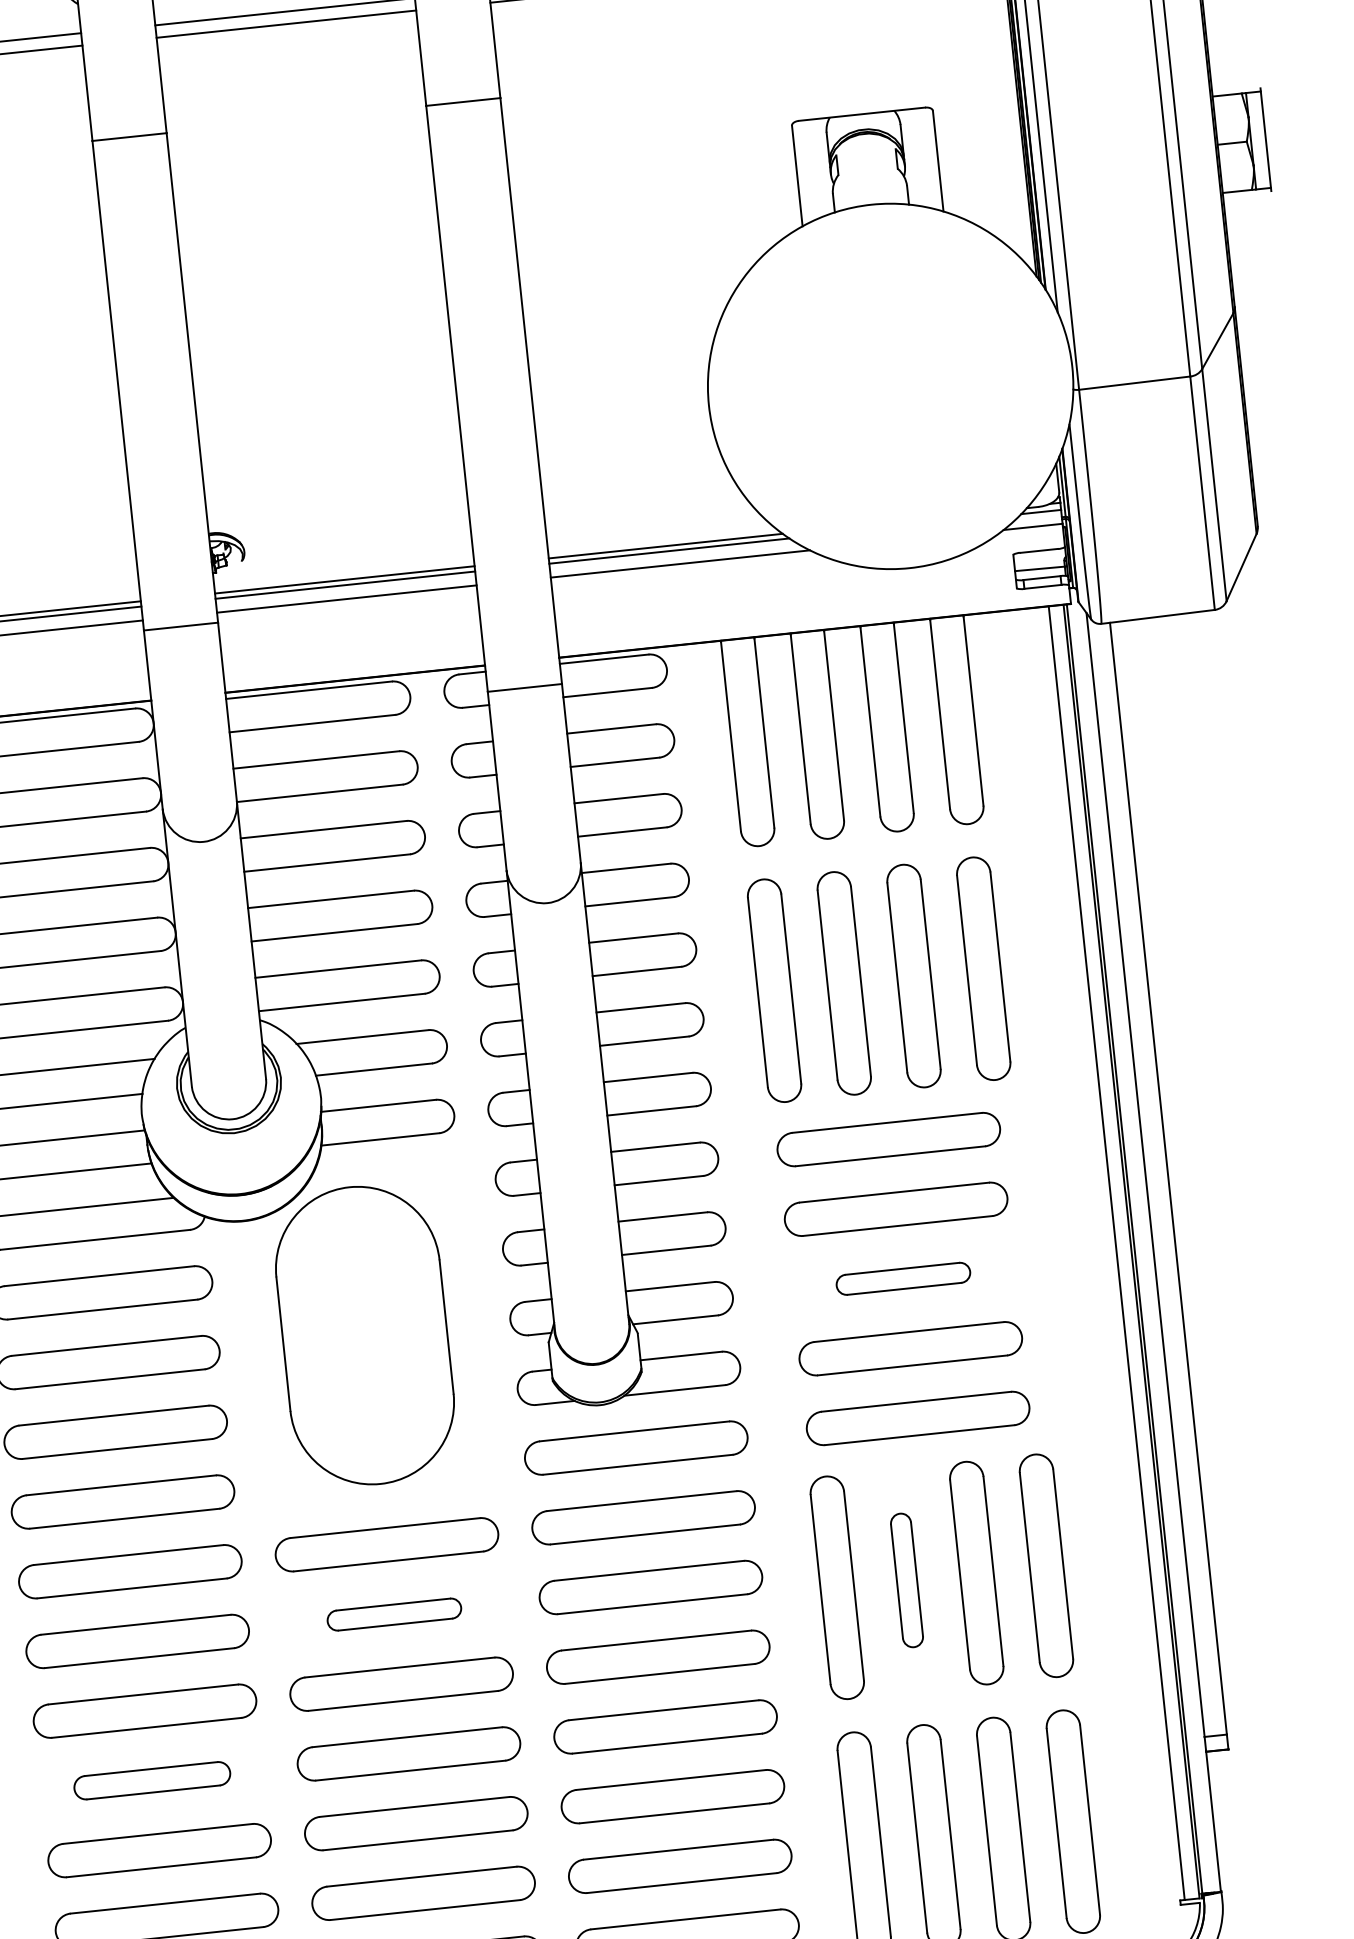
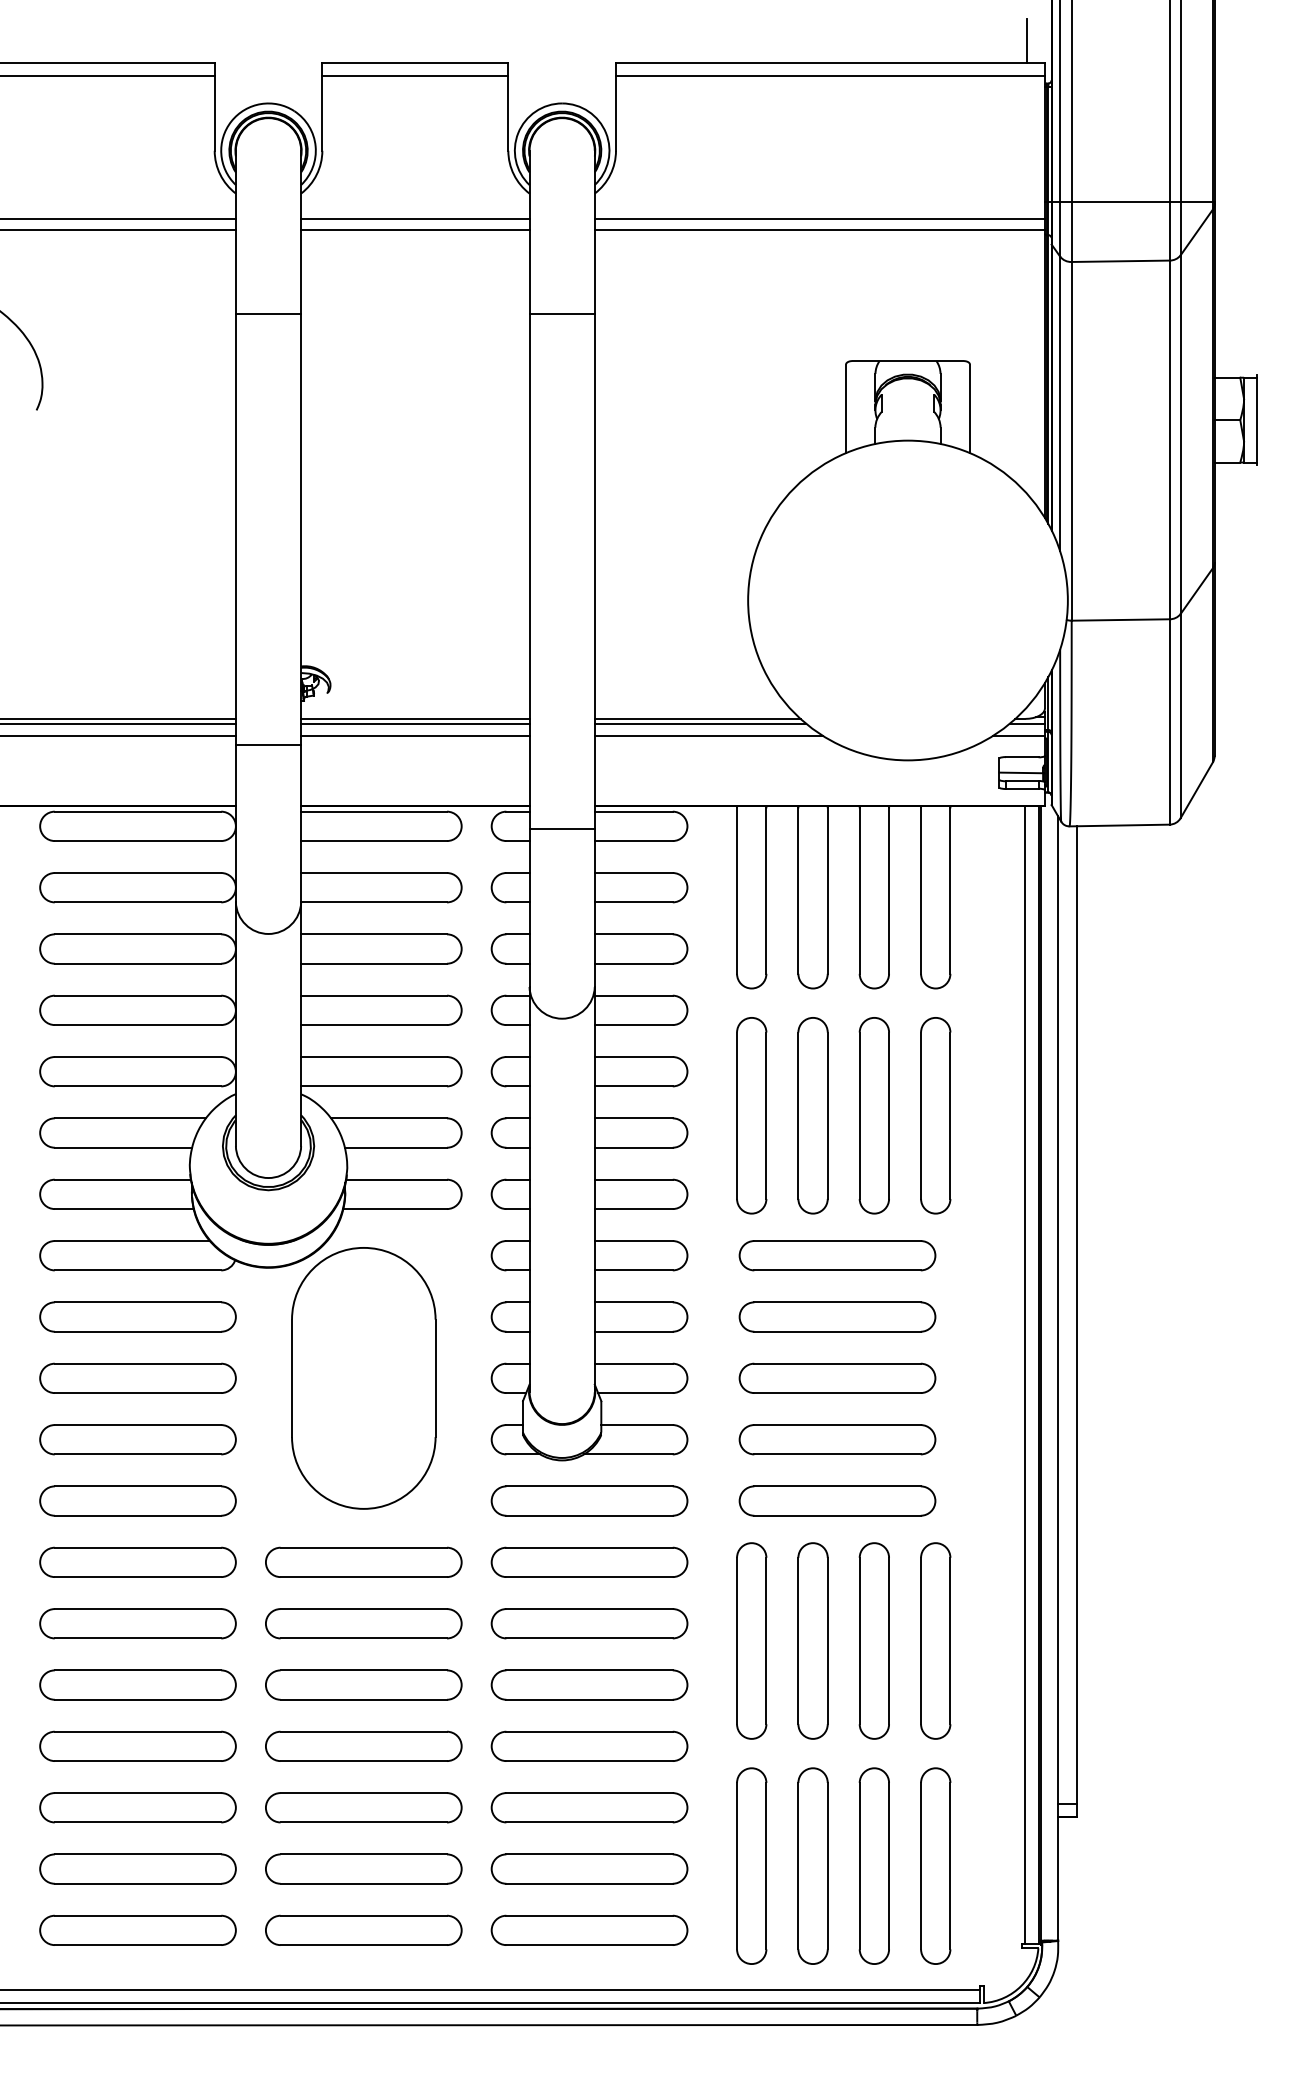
part: (903, 1278) -> (837, 1377), size x1.67
part: (906, 1579) -> (812, 1640), size x1.67
part: (393, 1614) -> (363, 1623), size x1.67
part: (151, 1779) -> (137, 1745), size x1.43

